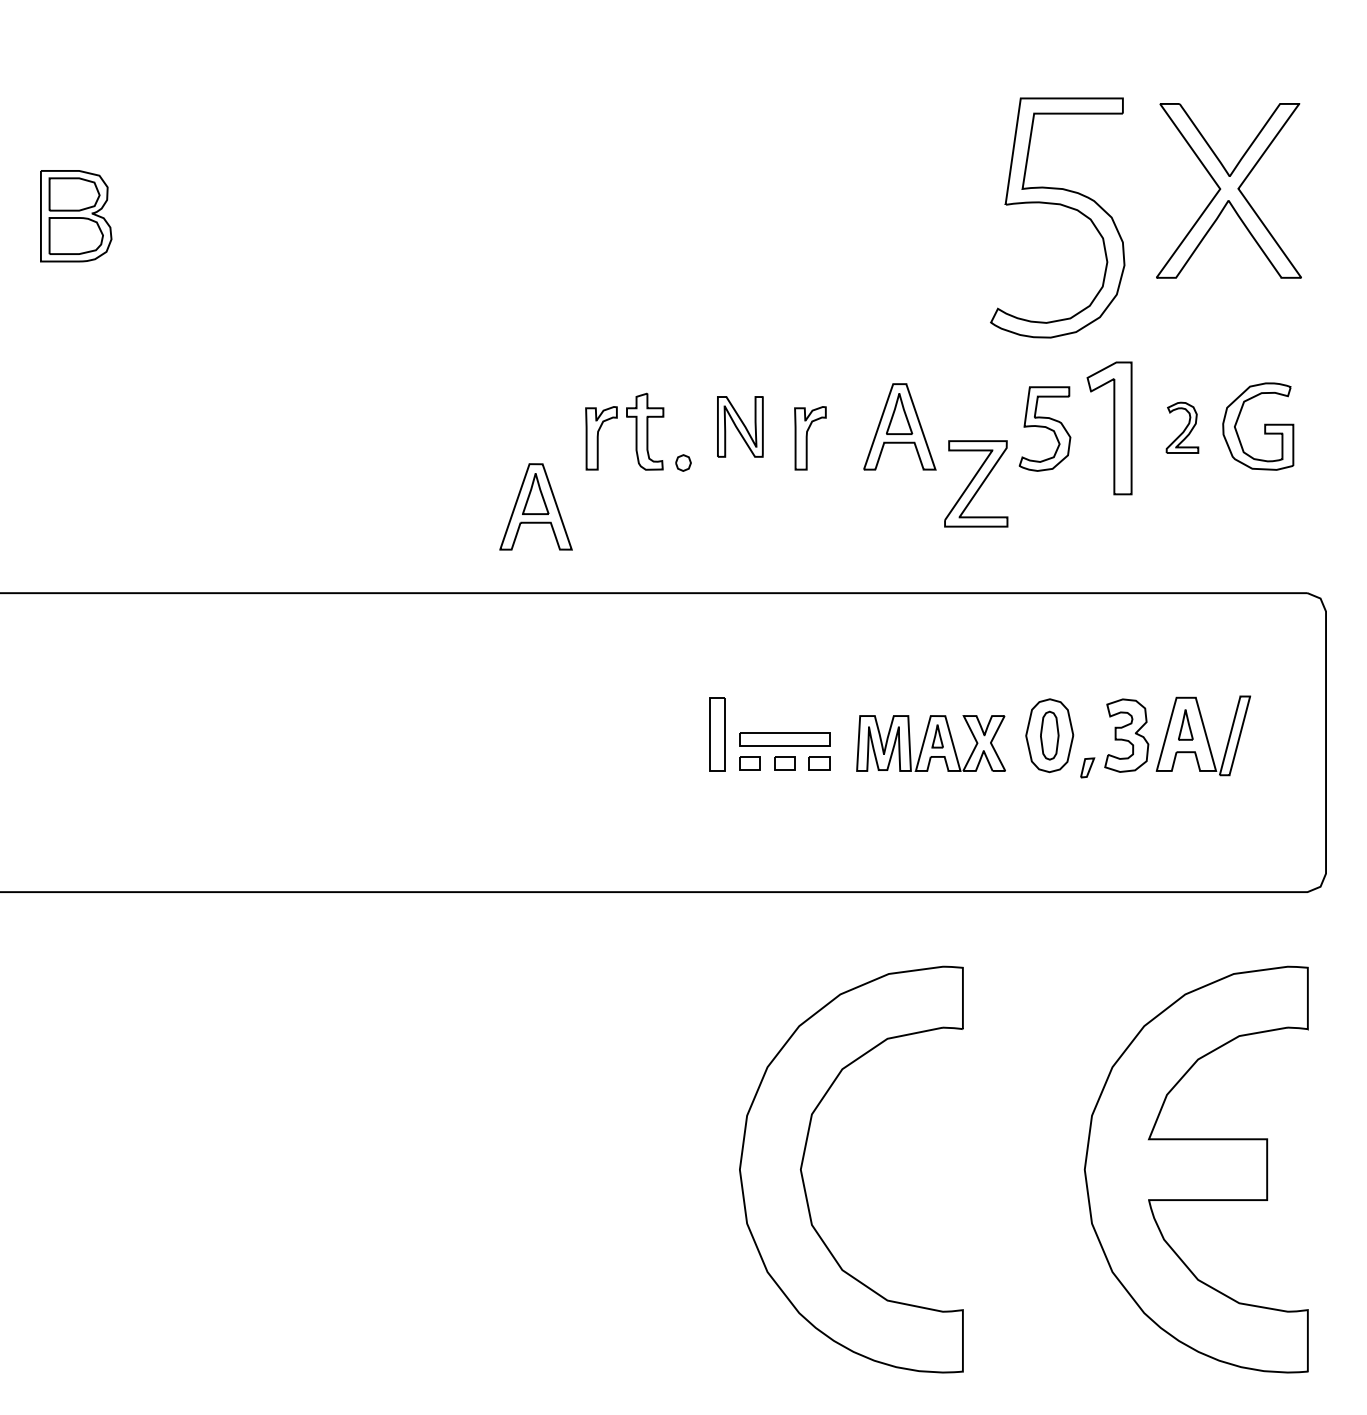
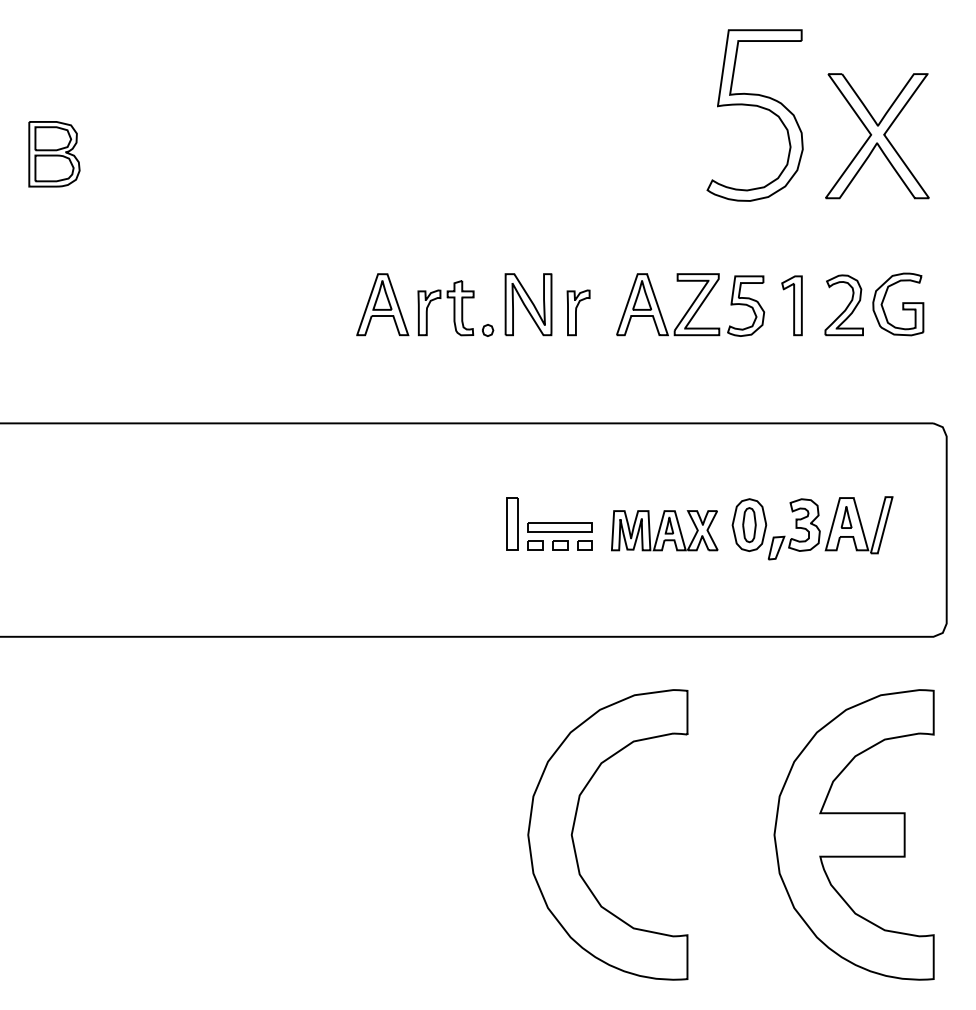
part: (1058, 205) -> (755, 106), moved
part: (740, 426) -> (528, 304), size x1.43
part: (1182, 427) -> (844, 305), size x1.67
part: (1108, 428) -> (791, 305), size x0.62
part: (976, 483) -> (697, 304), moved
part: (535, 506) -> (382, 304), moved
part: (1087, 767) -> (776, 547), size x1.67

